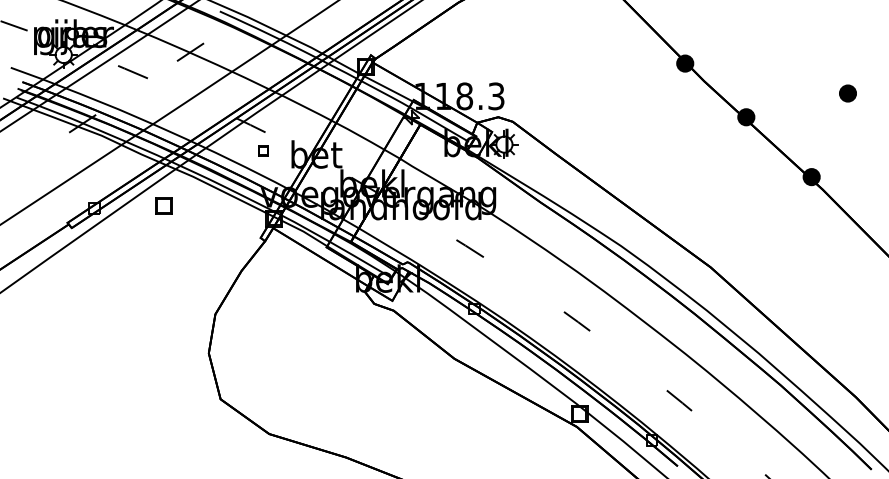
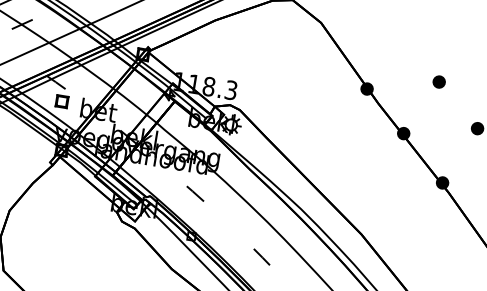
part: (783, 37) -> (438, 82), added
part: (263, 150) -> (62, 101), size x1.67

